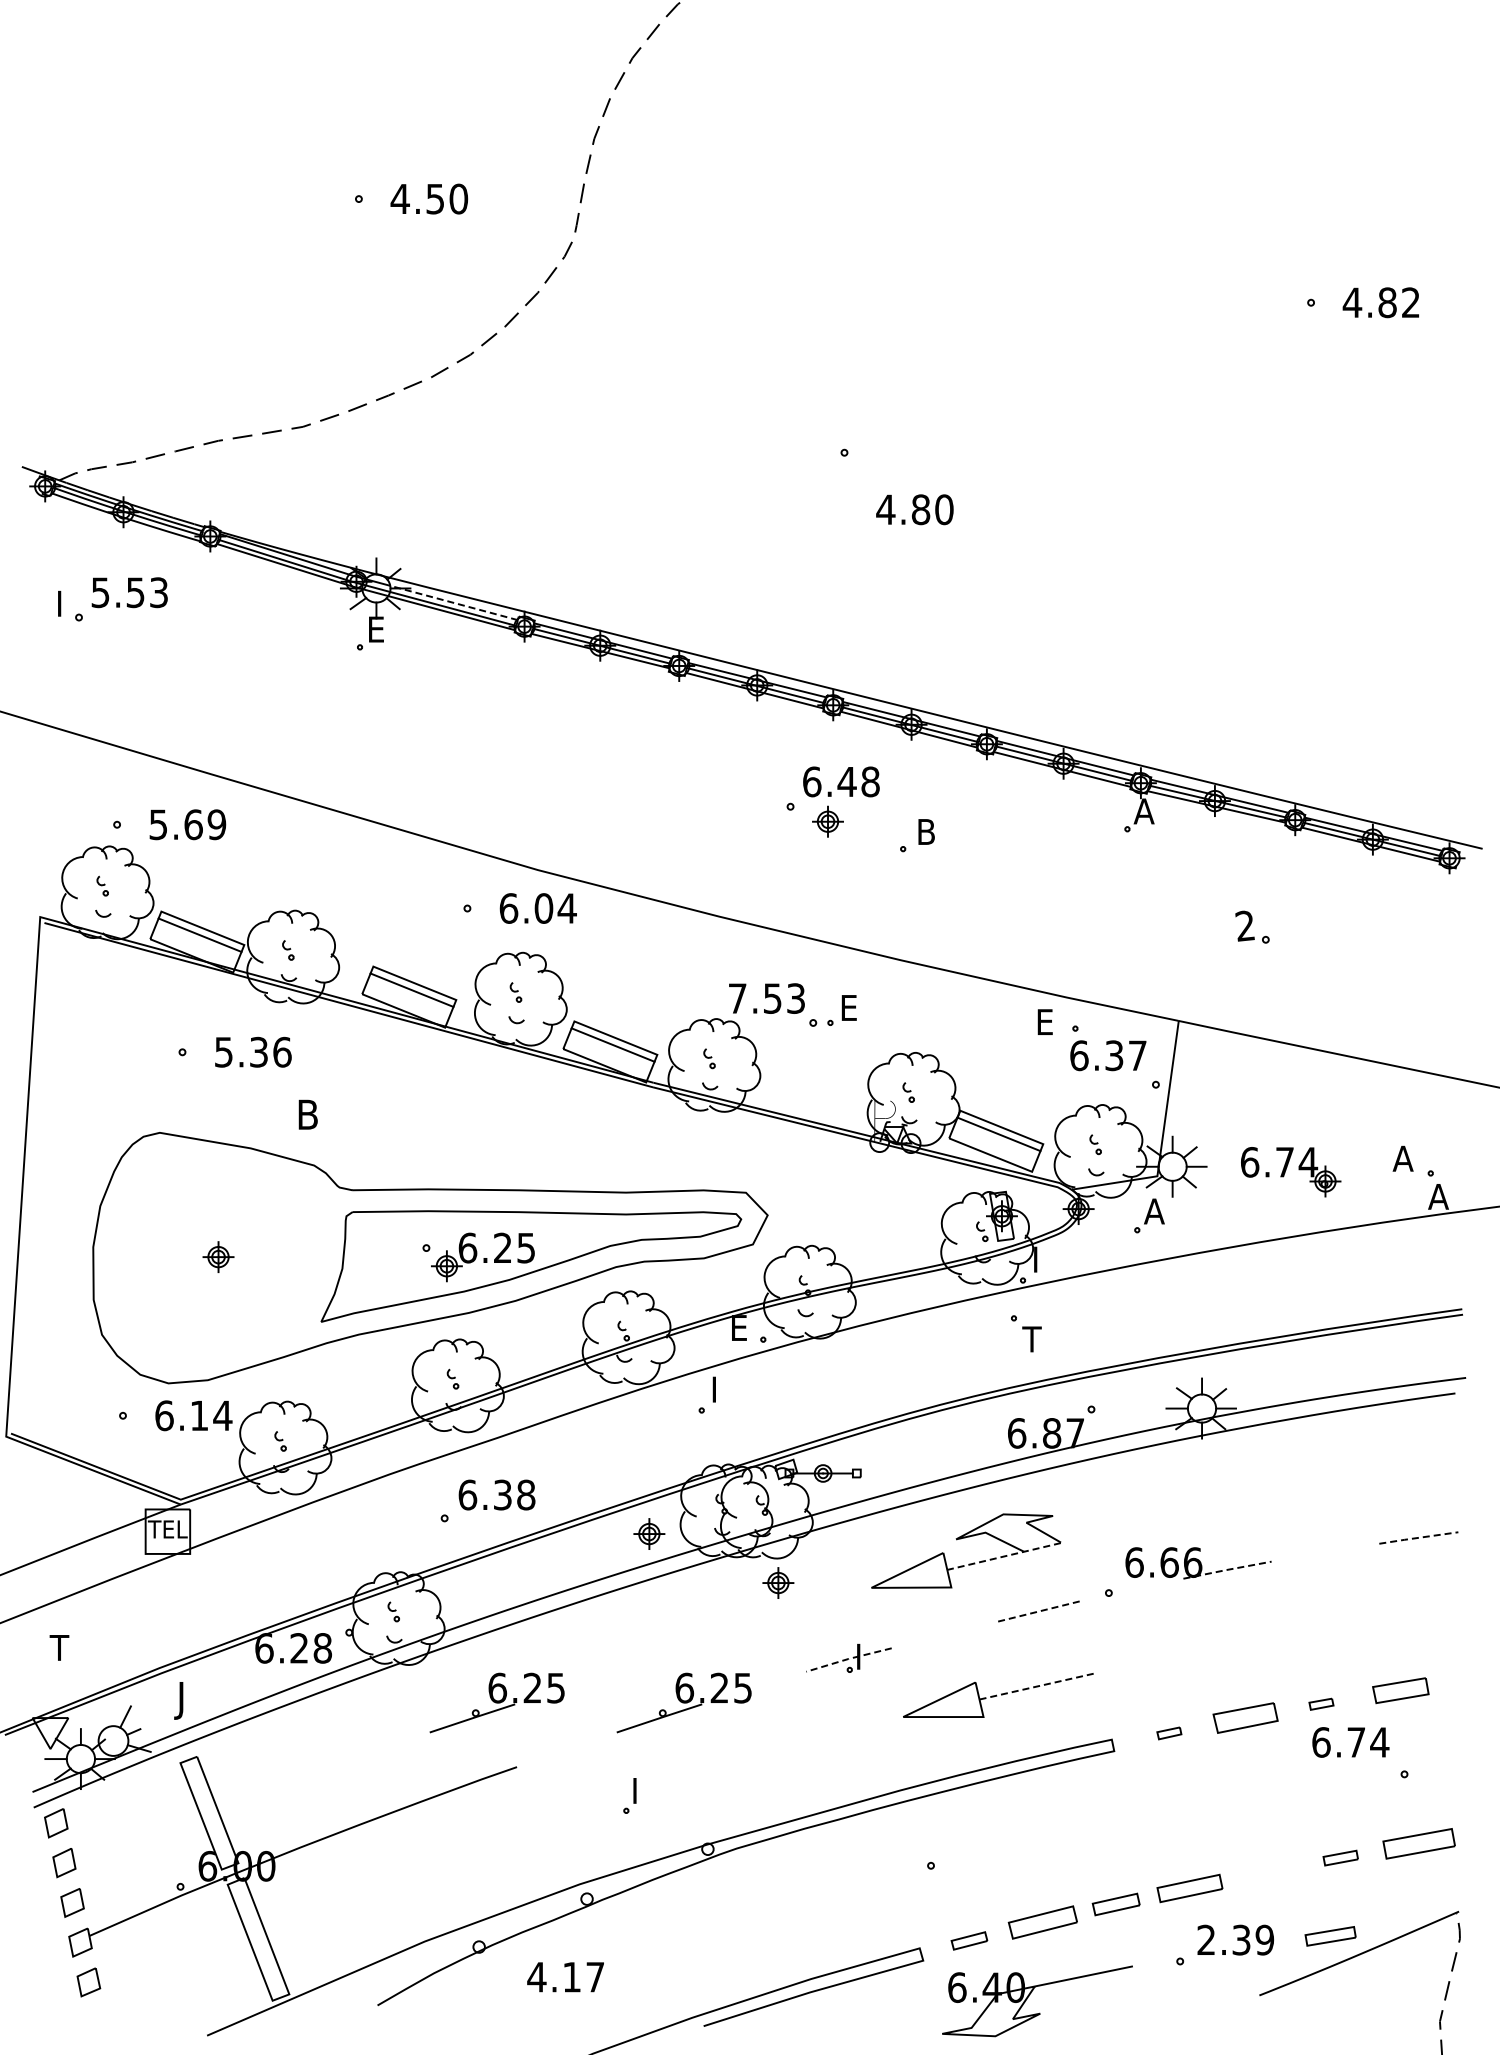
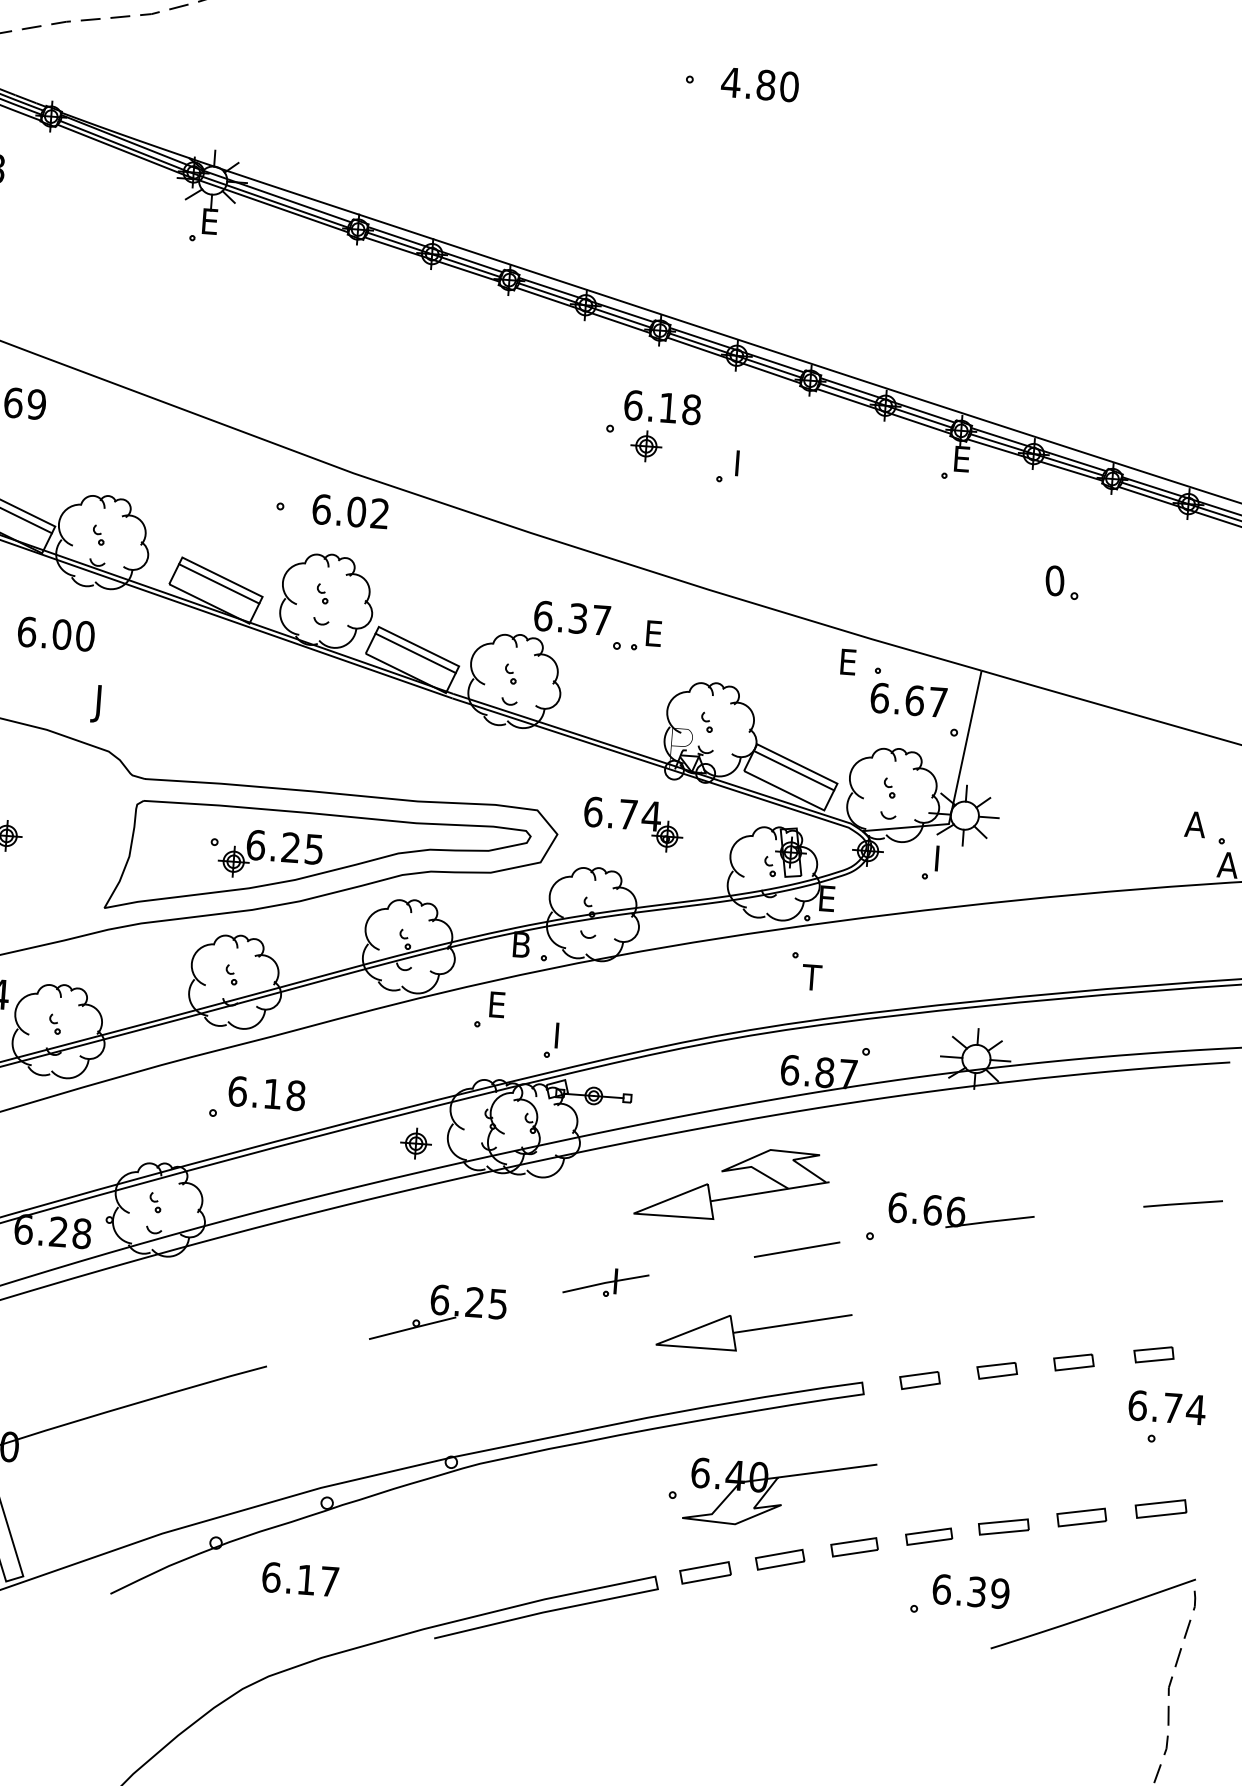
text: (914, 509) -> (759, 84), moved
line: (453, 602) -> (288, 200), dashed -> solid
text: (846, 781) -> (667, 407), 6.48 -> 6.18
text: (1143, 811) -> (961, 459), A -> E
text: (927, 831) -> (744, 463), B -> I
text: (566, 908) -> (379, 513), 6.04 -> 6.02
text: (1244, 925) -> (1054, 580), 2 -> 0
text: (766, 998) -> (572, 618), 7.53 -> 6.37
text: (252, 1051) -> (55, 633), 5.36 -> 6.00
text: (1114, 1055) -> (915, 700), 6.37 -> 6.67
text: (305, 1118) -> (103, 704), B -> J
part: (1291, 1172) -> (634, 825), moved
text: (1154, 1211) -> (943, 858), A -> I
text: (1042, 1259) -> (828, 898), I -> E
text: (744, 1327) -> (526, 944), E -> B
text: (721, 1389) -> (498, 1004), I -> E
text: (502, 1494) -> (272, 1093), 6.38 -> 6.18
line: (1418, 1537) -> (1182, 1203), dashed -> solid
line: (1006, 1555) -> (770, 1191), dashed -> solid
line: (1226, 1570) -> (988, 1222), dashed -> solid
part: (778, 1582) -> (541, 1201), removed
line: (1037, 1611) -> (797, 1249), dashed -> solid
line: (848, 1659) -> (605, 1283), dashed -> solid
line: (1038, 1686) -> (792, 1324), dashed -> solid
part: (1400, 1690) -> (1153, 1354), size x0.71
part: (496, 1702) -> (251, 1300), removed
part: (1321, 1704) -> (1073, 1362), size x1.67
part: (1245, 1717) -> (997, 1370), size x0.62
part: (1169, 1733) -> (920, 1380), size x1.67
text: (1350, 1742) -> (1166, 1407), moved
part: (629, 1795) -> (551, 1039), moved
part: (1418, 1843) -> (1160, 1508), size x0.71
part: (1340, 1857) -> (1081, 1516), size x1.43
part: (1189, 1888) -> (928, 1536), size x0.71
part: (1042, 1921) -> (779, 1558), size x0.71
part: (1330, 1936) -> (1003, 1527), moved
text: (1206, 1939) -> (942, 1588), 2.39 -> 6.39
part: (969, 1940) -> (705, 1572), size x1.43
text: (536, 1976) -> (271, 1576), 4.17 -> 6.17
part: (1029, 1996) -> (772, 1487), moved

